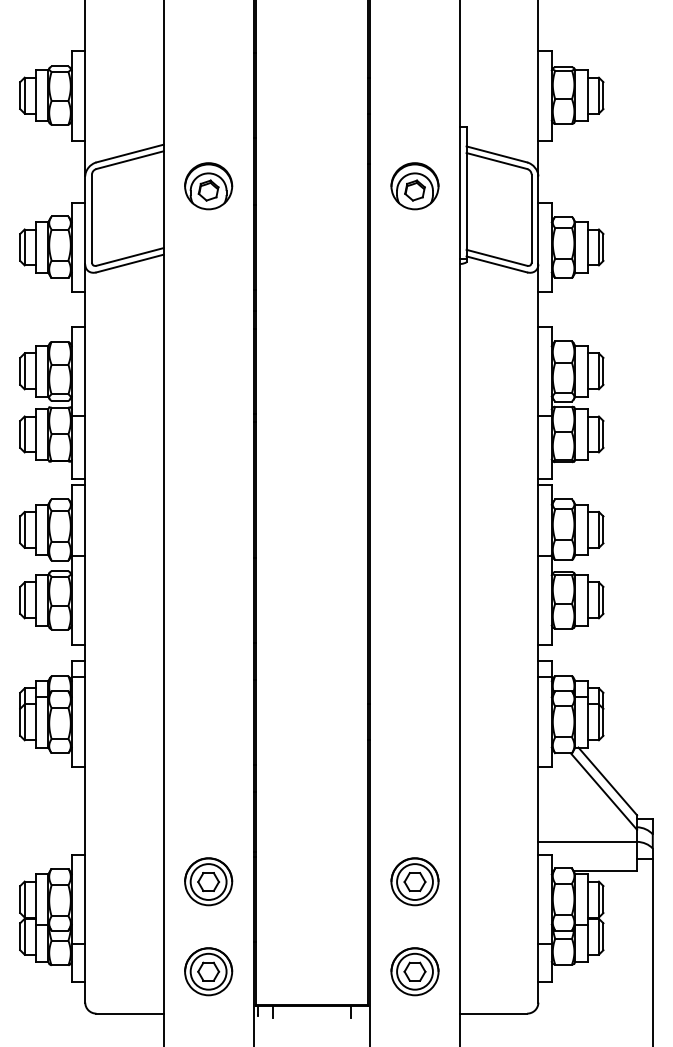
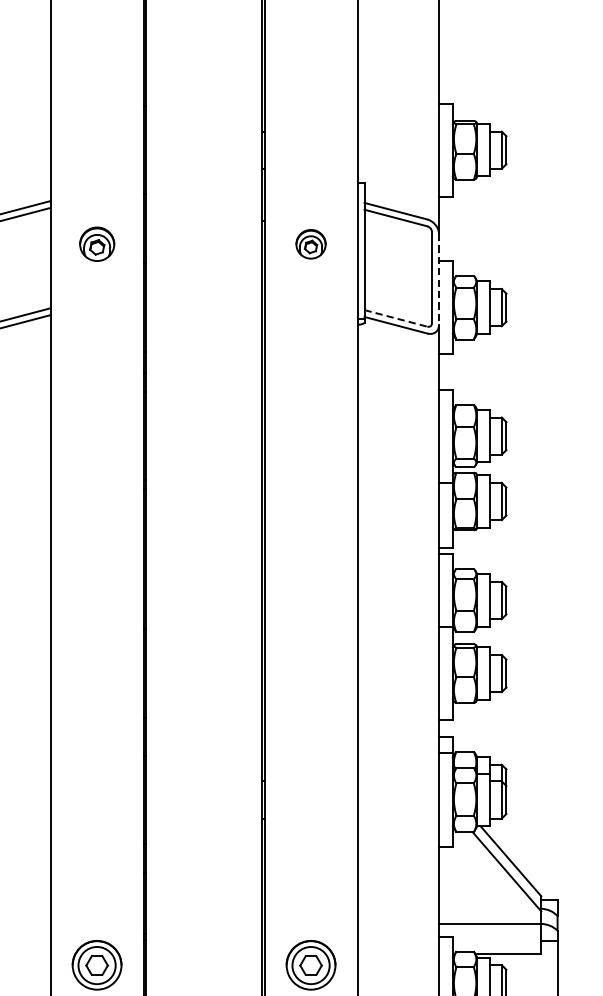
part: (208, 186) -> (96, 244), size x0.7
part: (414, 186) -> (310, 244), size x0.6
line: (538, 220) -> (439, 279), solid -> dashed
line: (497, 257) -> (396, 318), solid -> dashed

